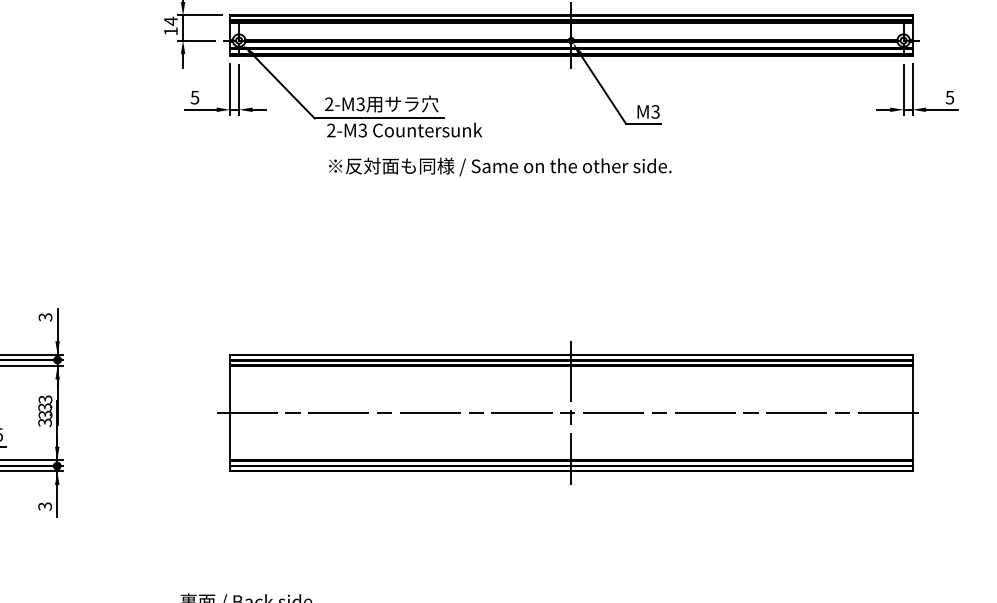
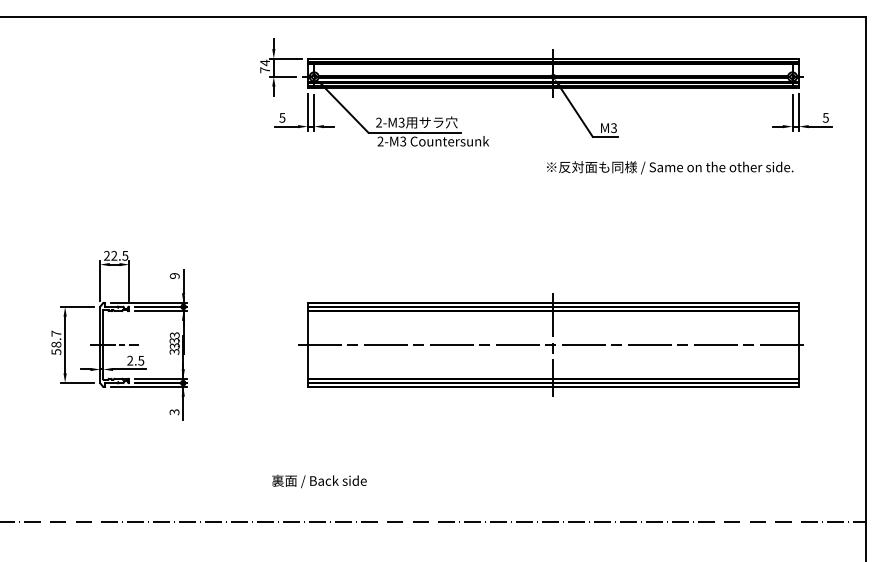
text: (170, 31) -> (264, 70), 14 -> 74
text: (500, 166) -> (670, 167), moved
text: (45, 317) -> (174, 276), 3 -> 9

